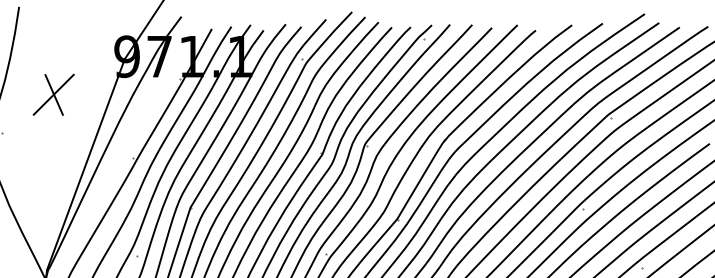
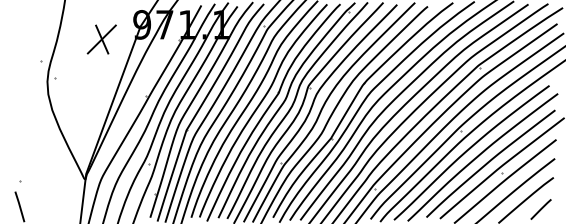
part: (53, 94) -> (101, 39), moved

